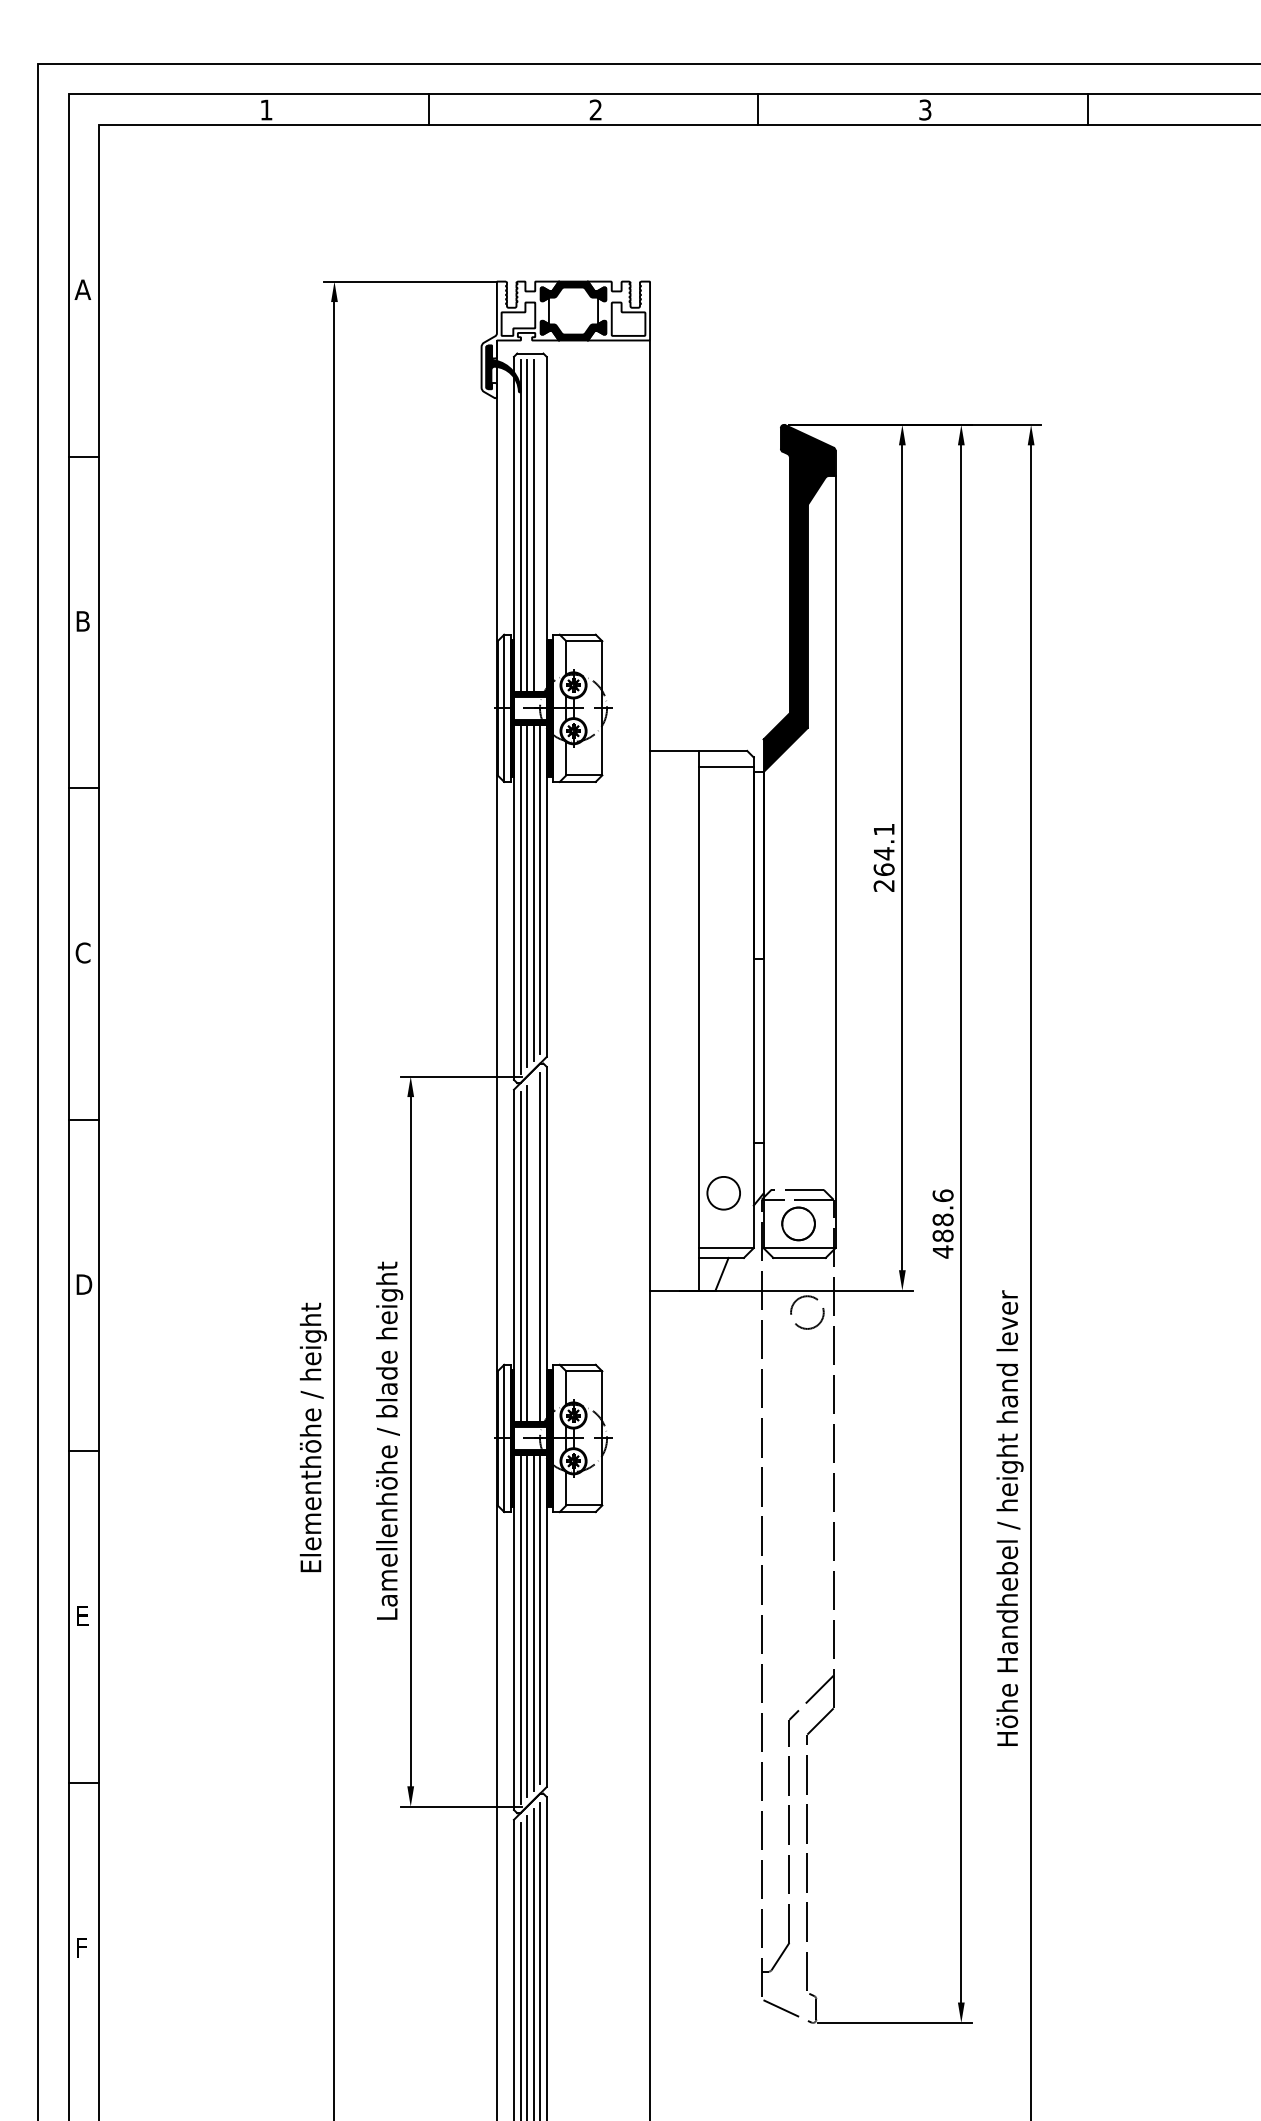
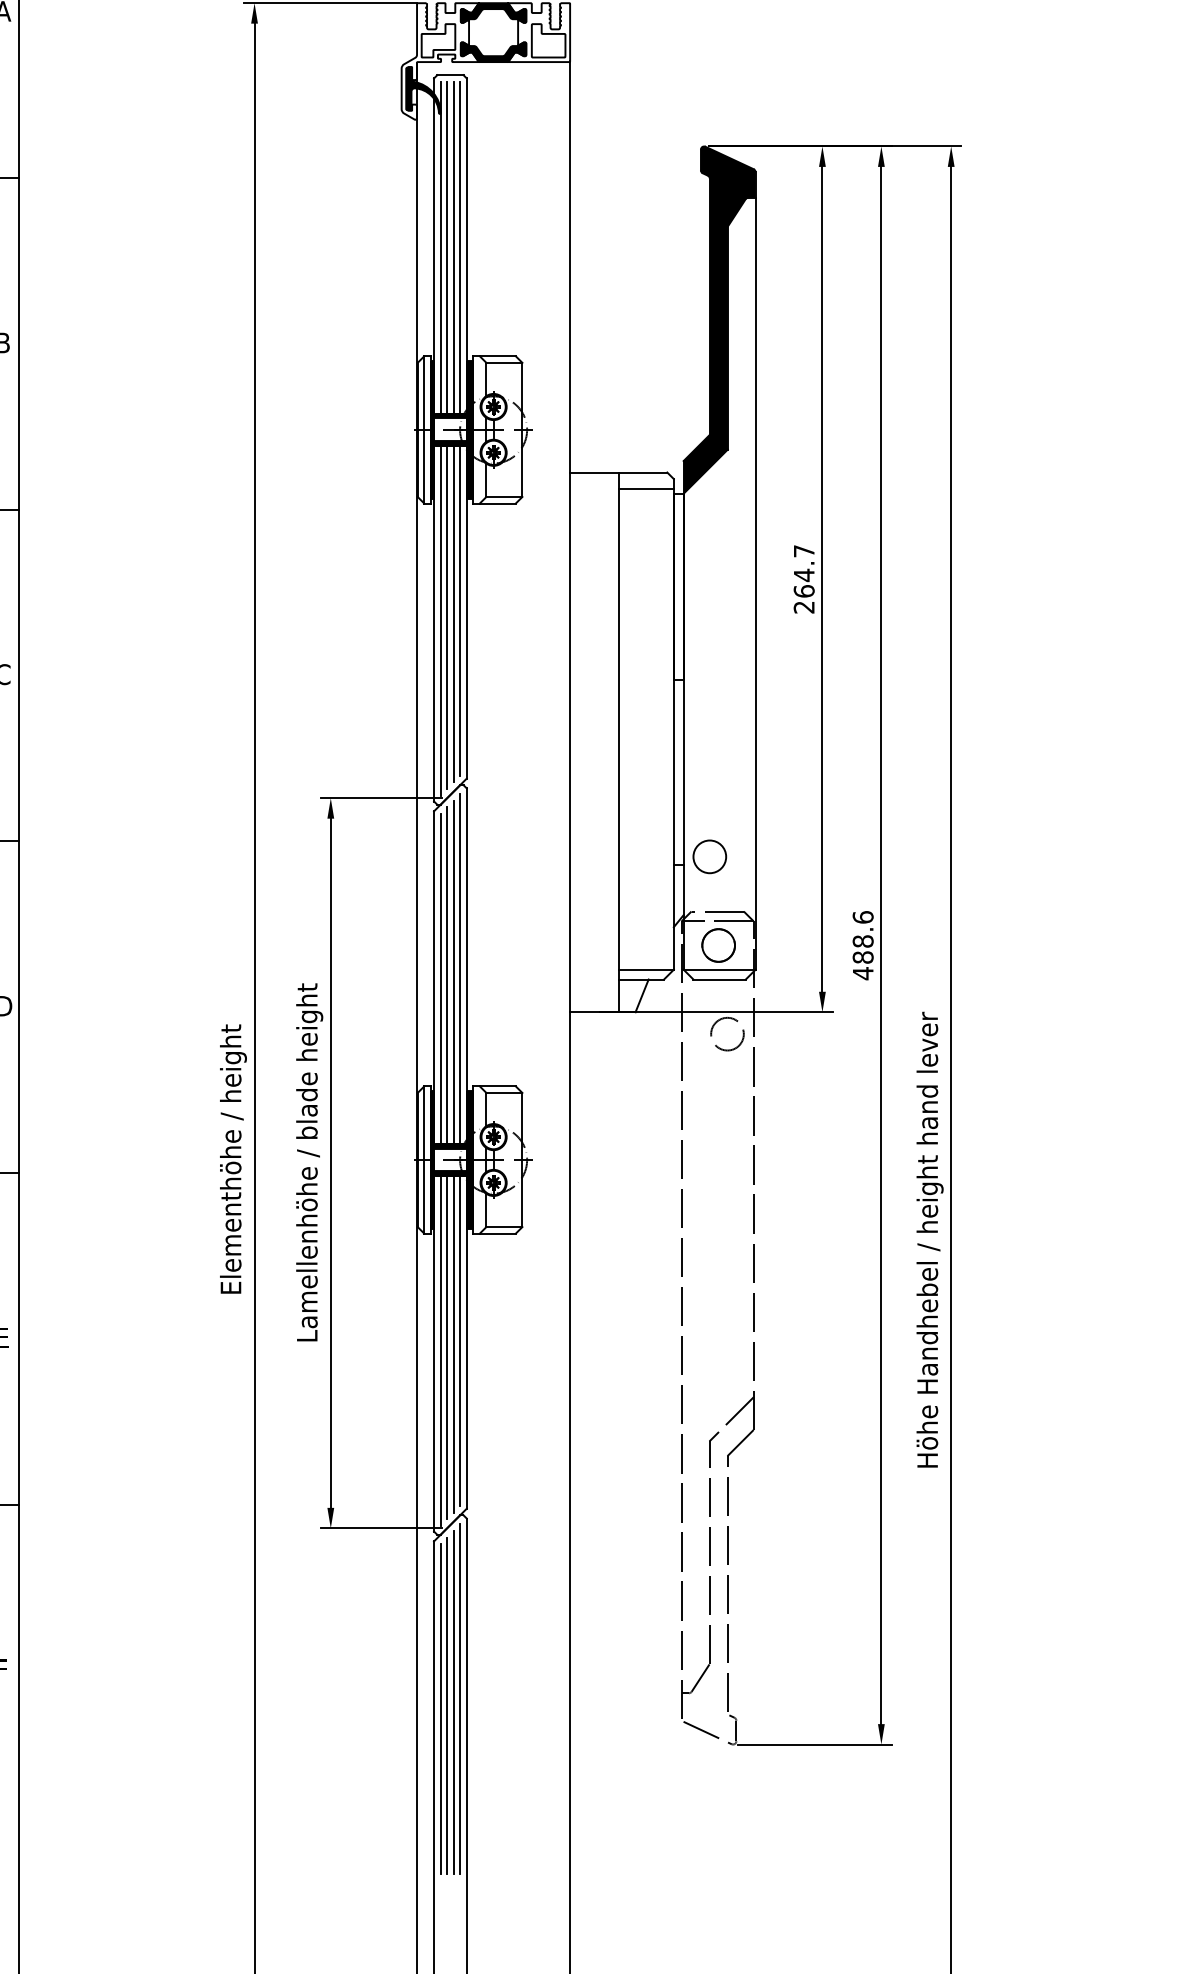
line: (540, 525) -> (460, 247), added
text: (884, 829) -> (804, 551), 264.1 -> 264.7
circle: (723, 1193) -> (709, 857), moved
line: (533, 1250) -> (453, 972), added

